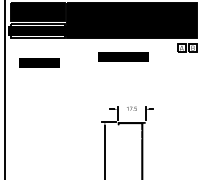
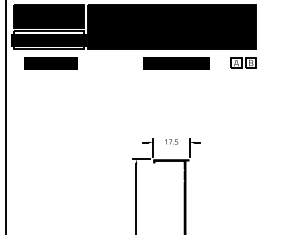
text: (123, 56) -> (176, 63), moved
text: (38, 63) -> (50, 63), moved

